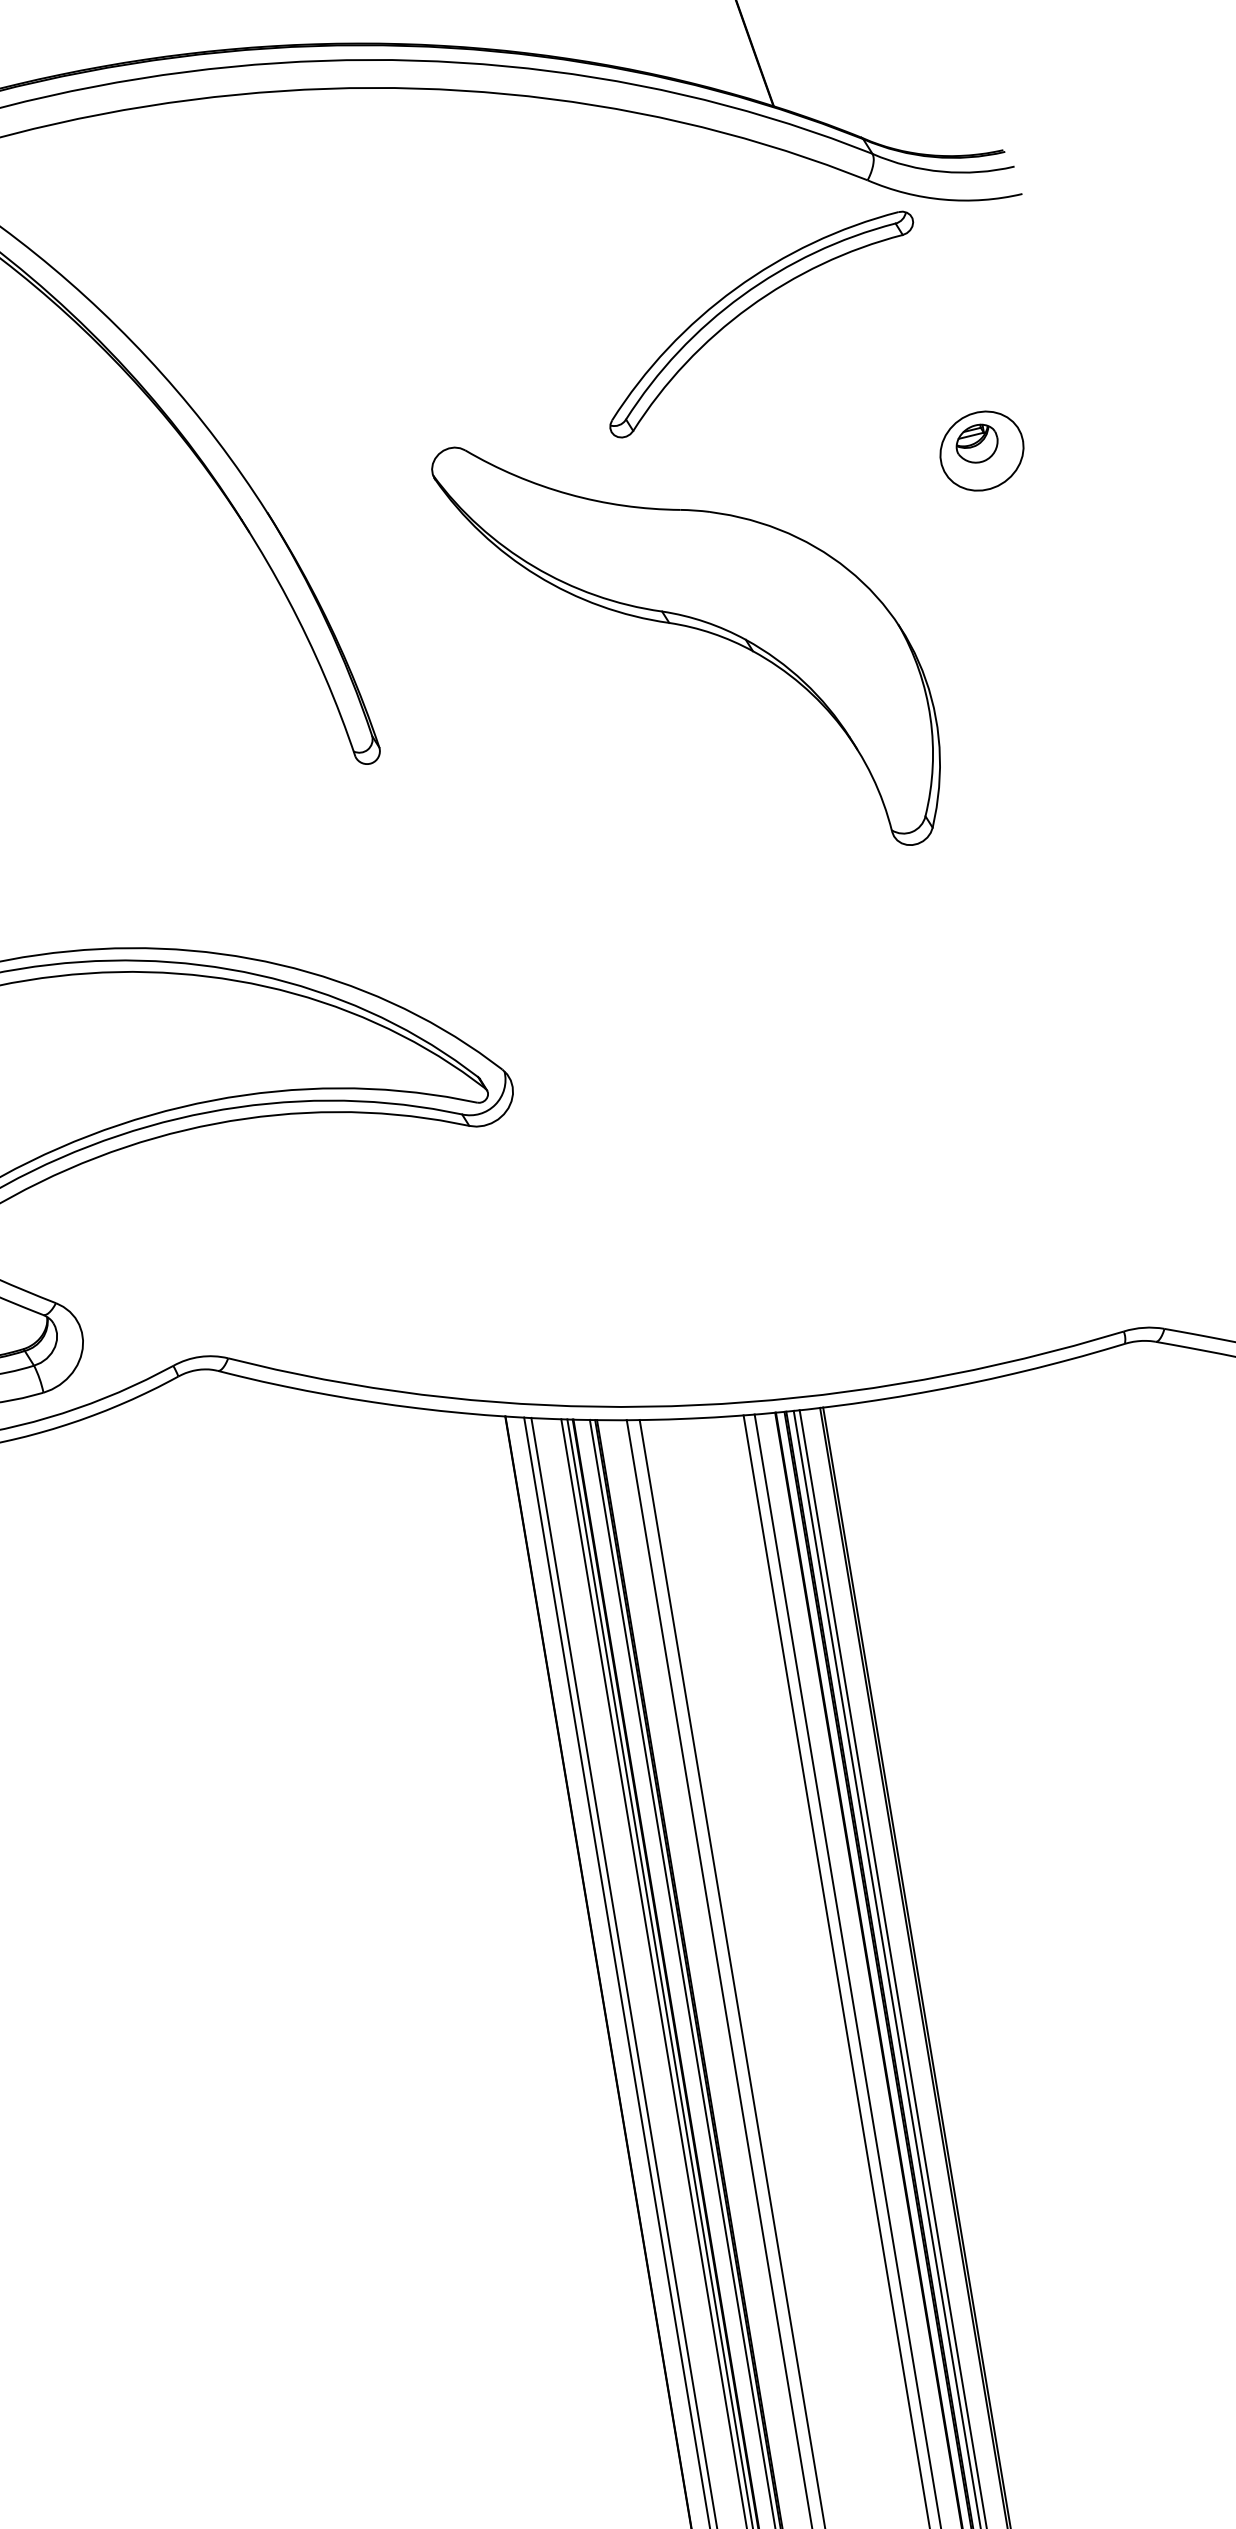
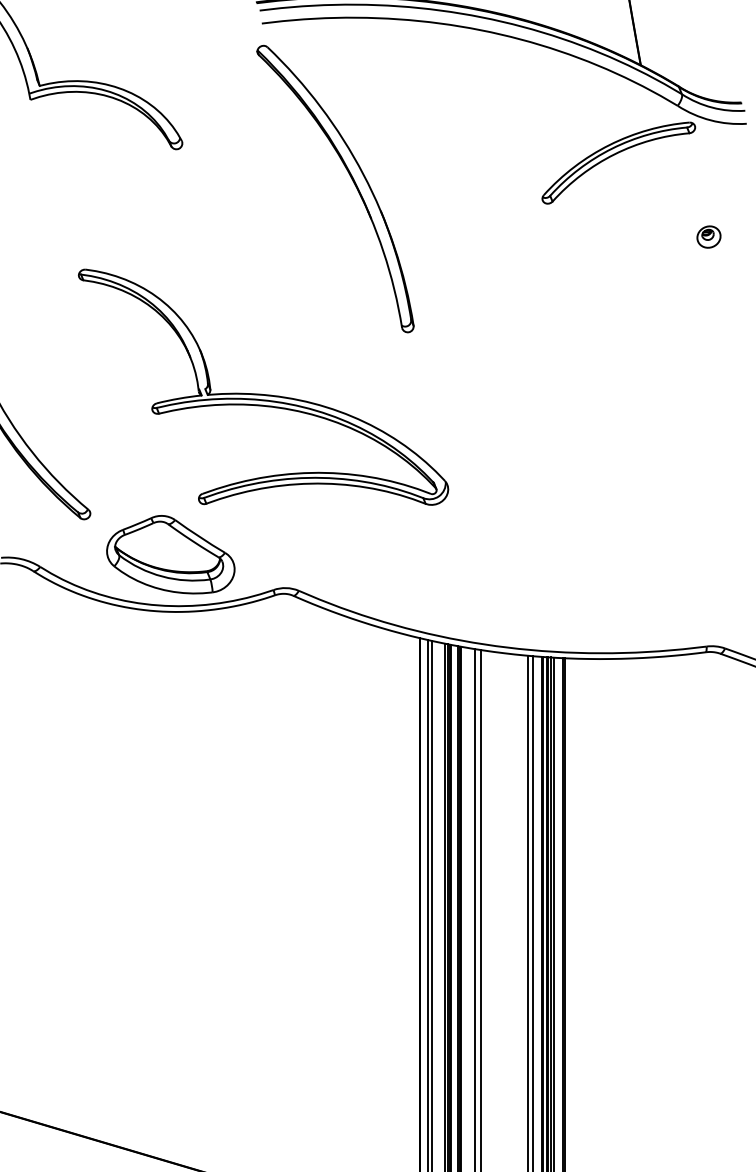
part: (980, 449) -> (708, 236), size x0.6
part: (692, 630) -> (564, 296), removed

